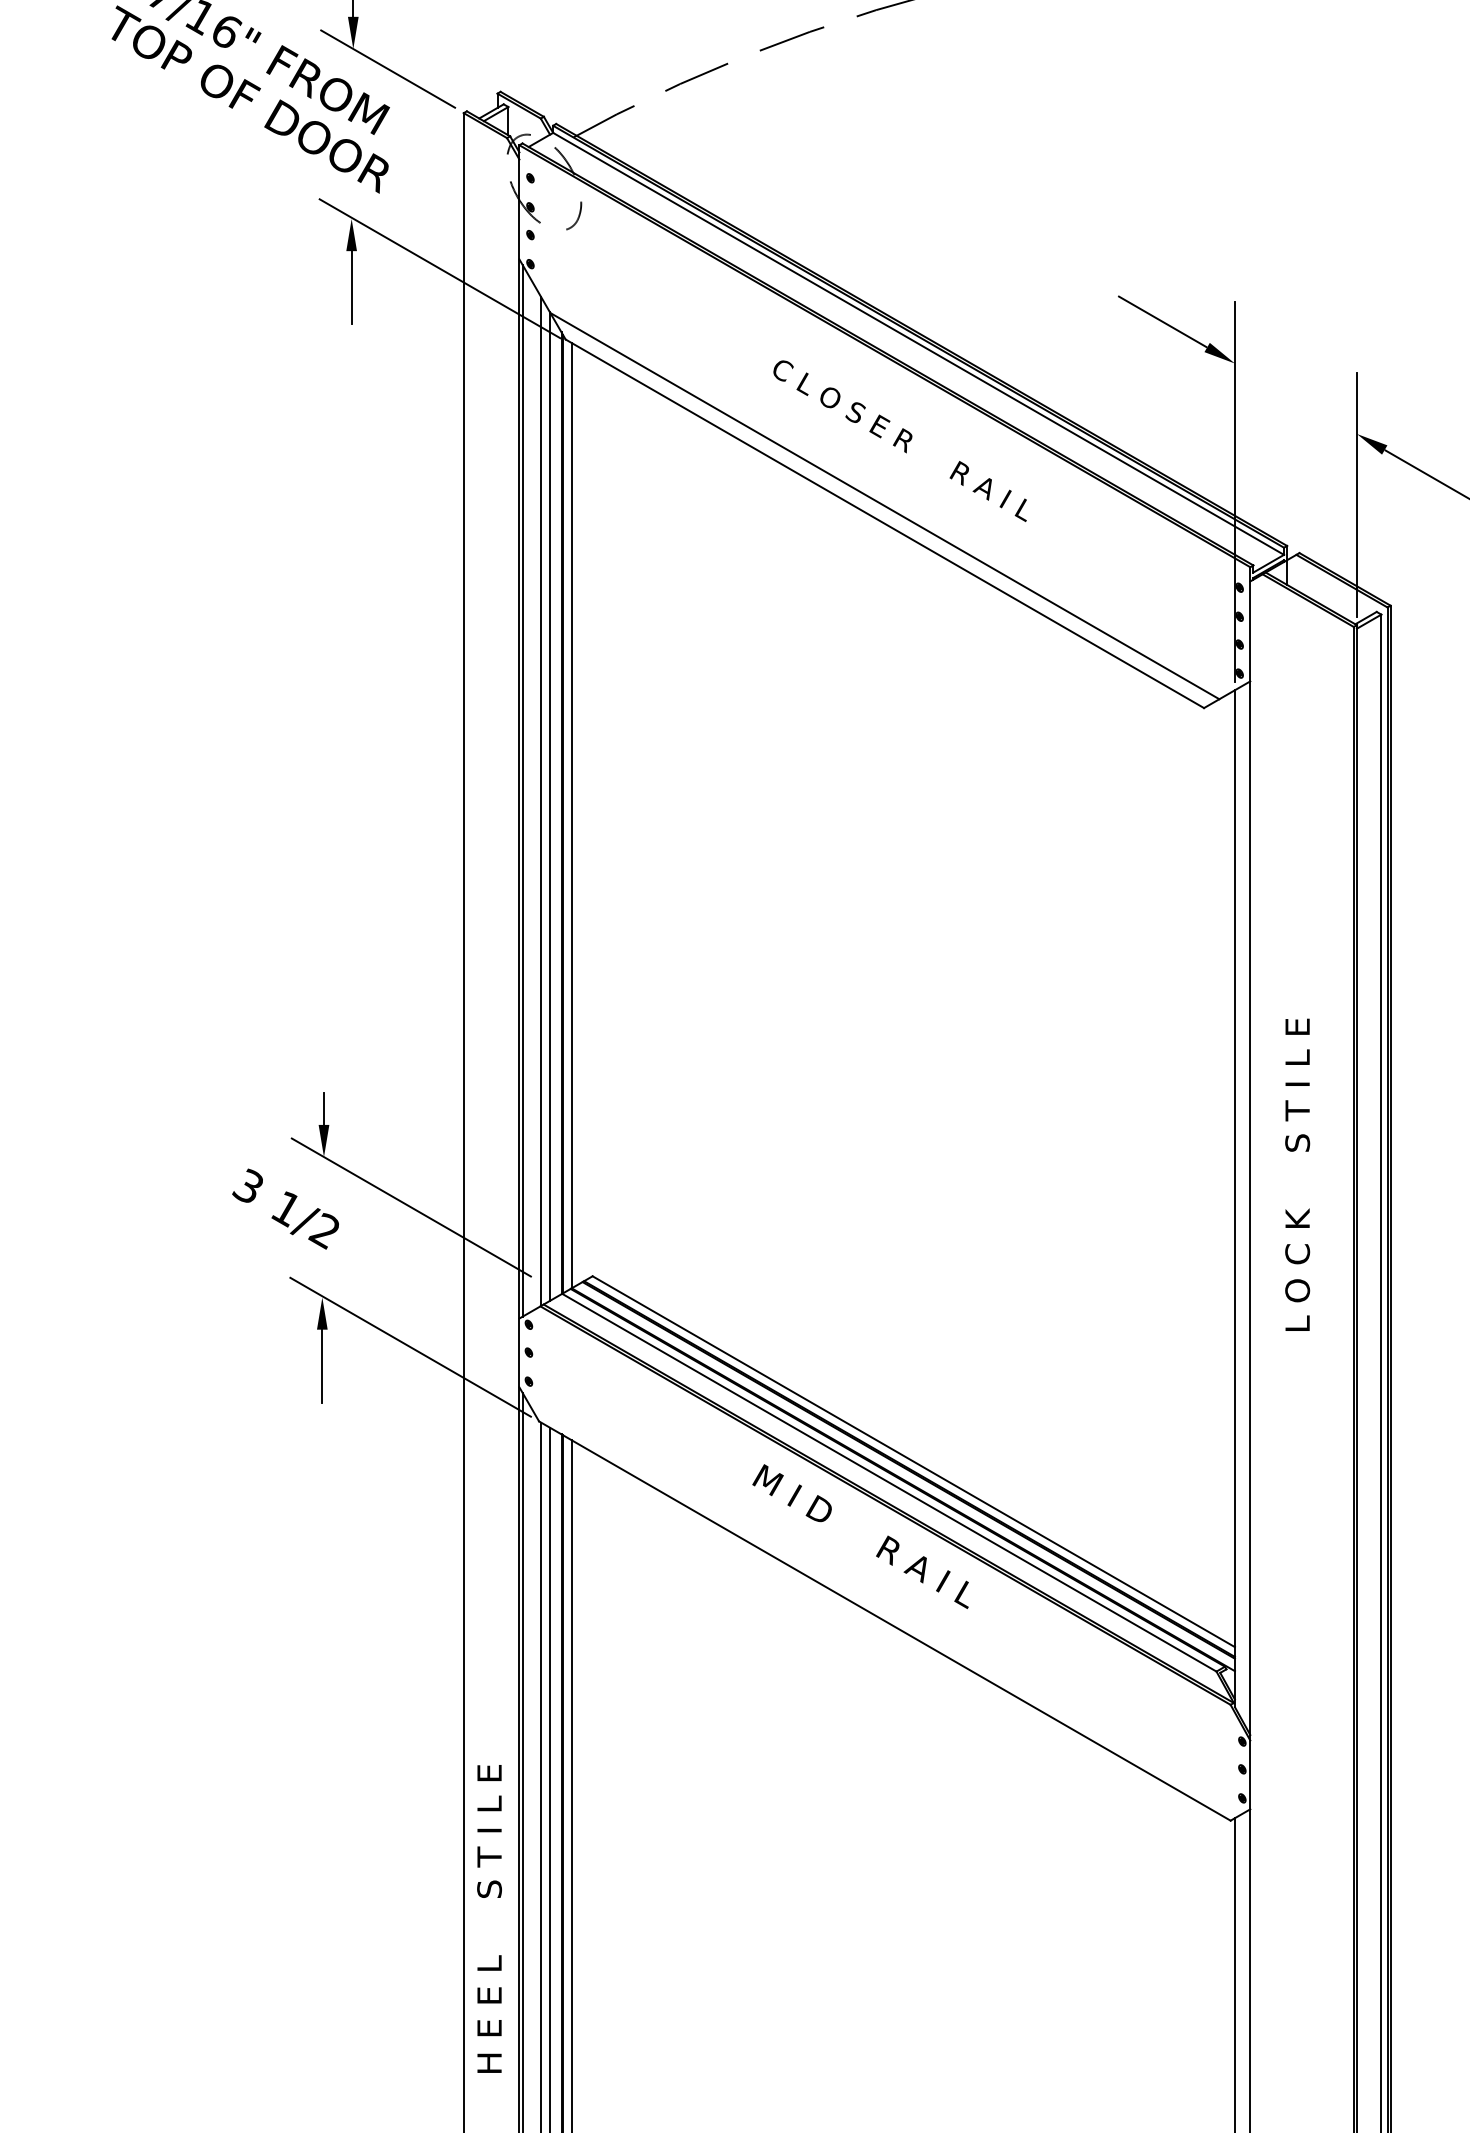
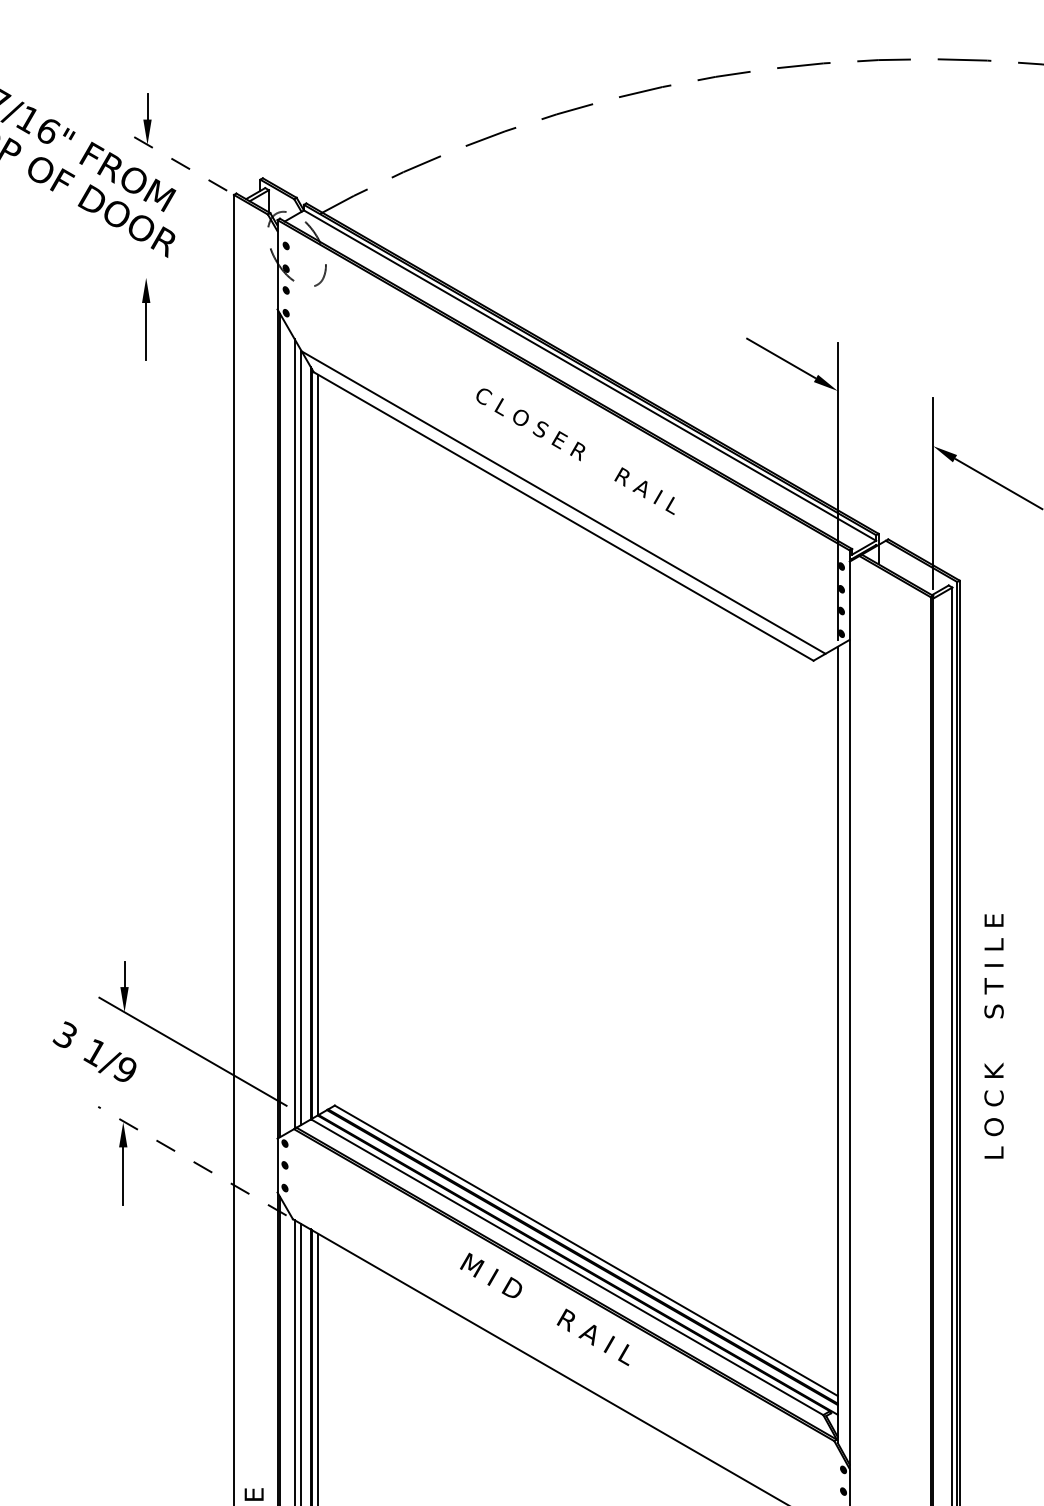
line: (387, 68) -> (174, 160), solid -> dashed
line: (439, 268) -> (214, 316), removed
text: (1297, 1174) -> (993, 1036), moved
text: (323, 1231) -> (124, 1070), 1/2 -> 1/9
line: (410, 1347) -> (192, 1161), solid -> dashed

